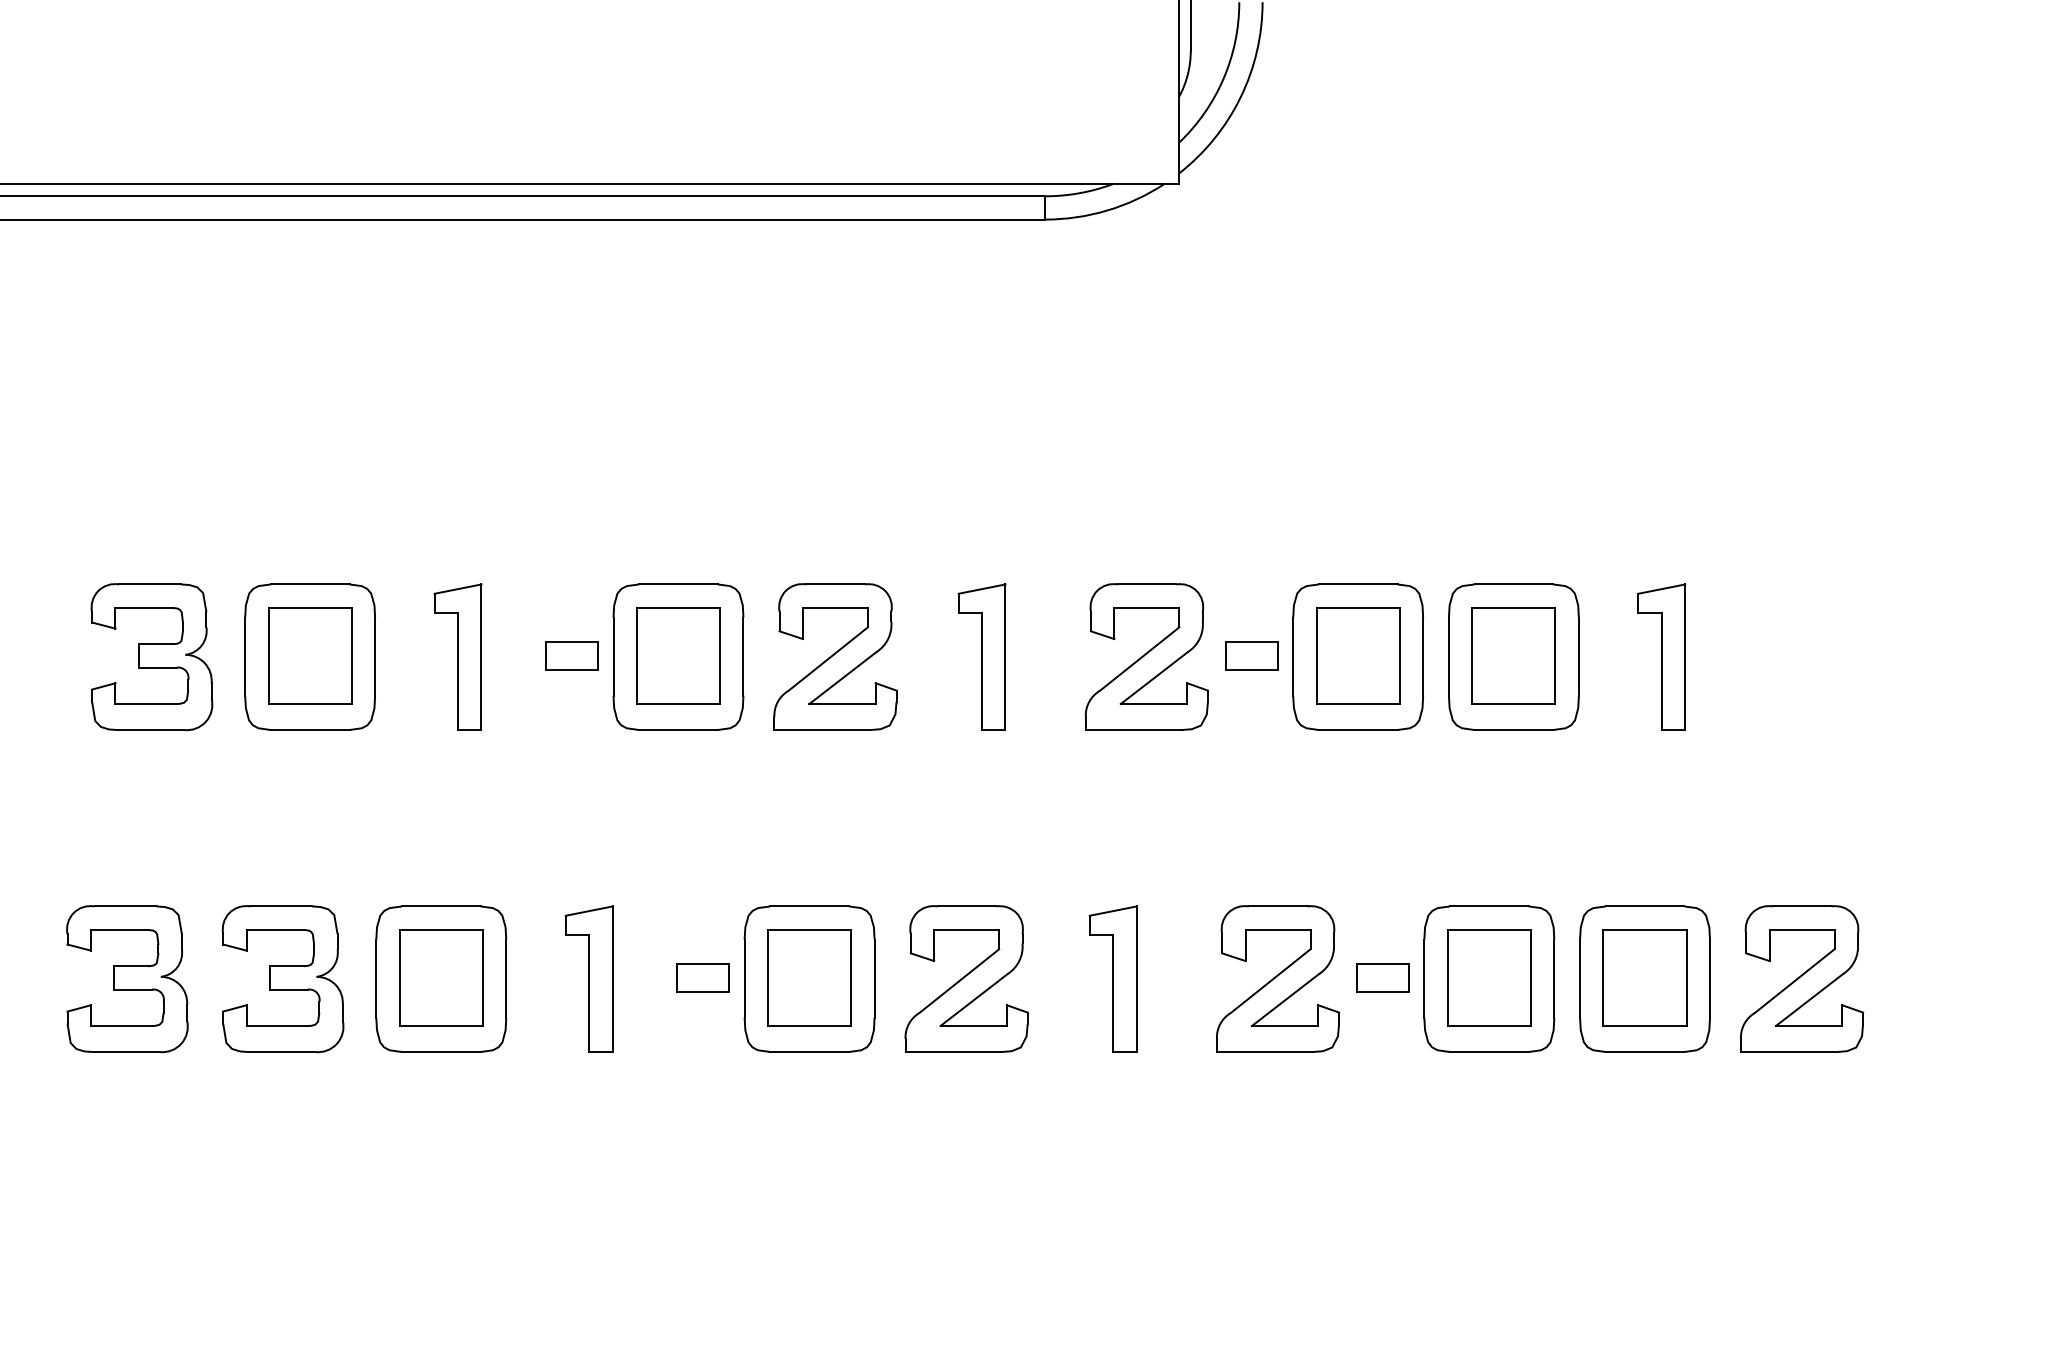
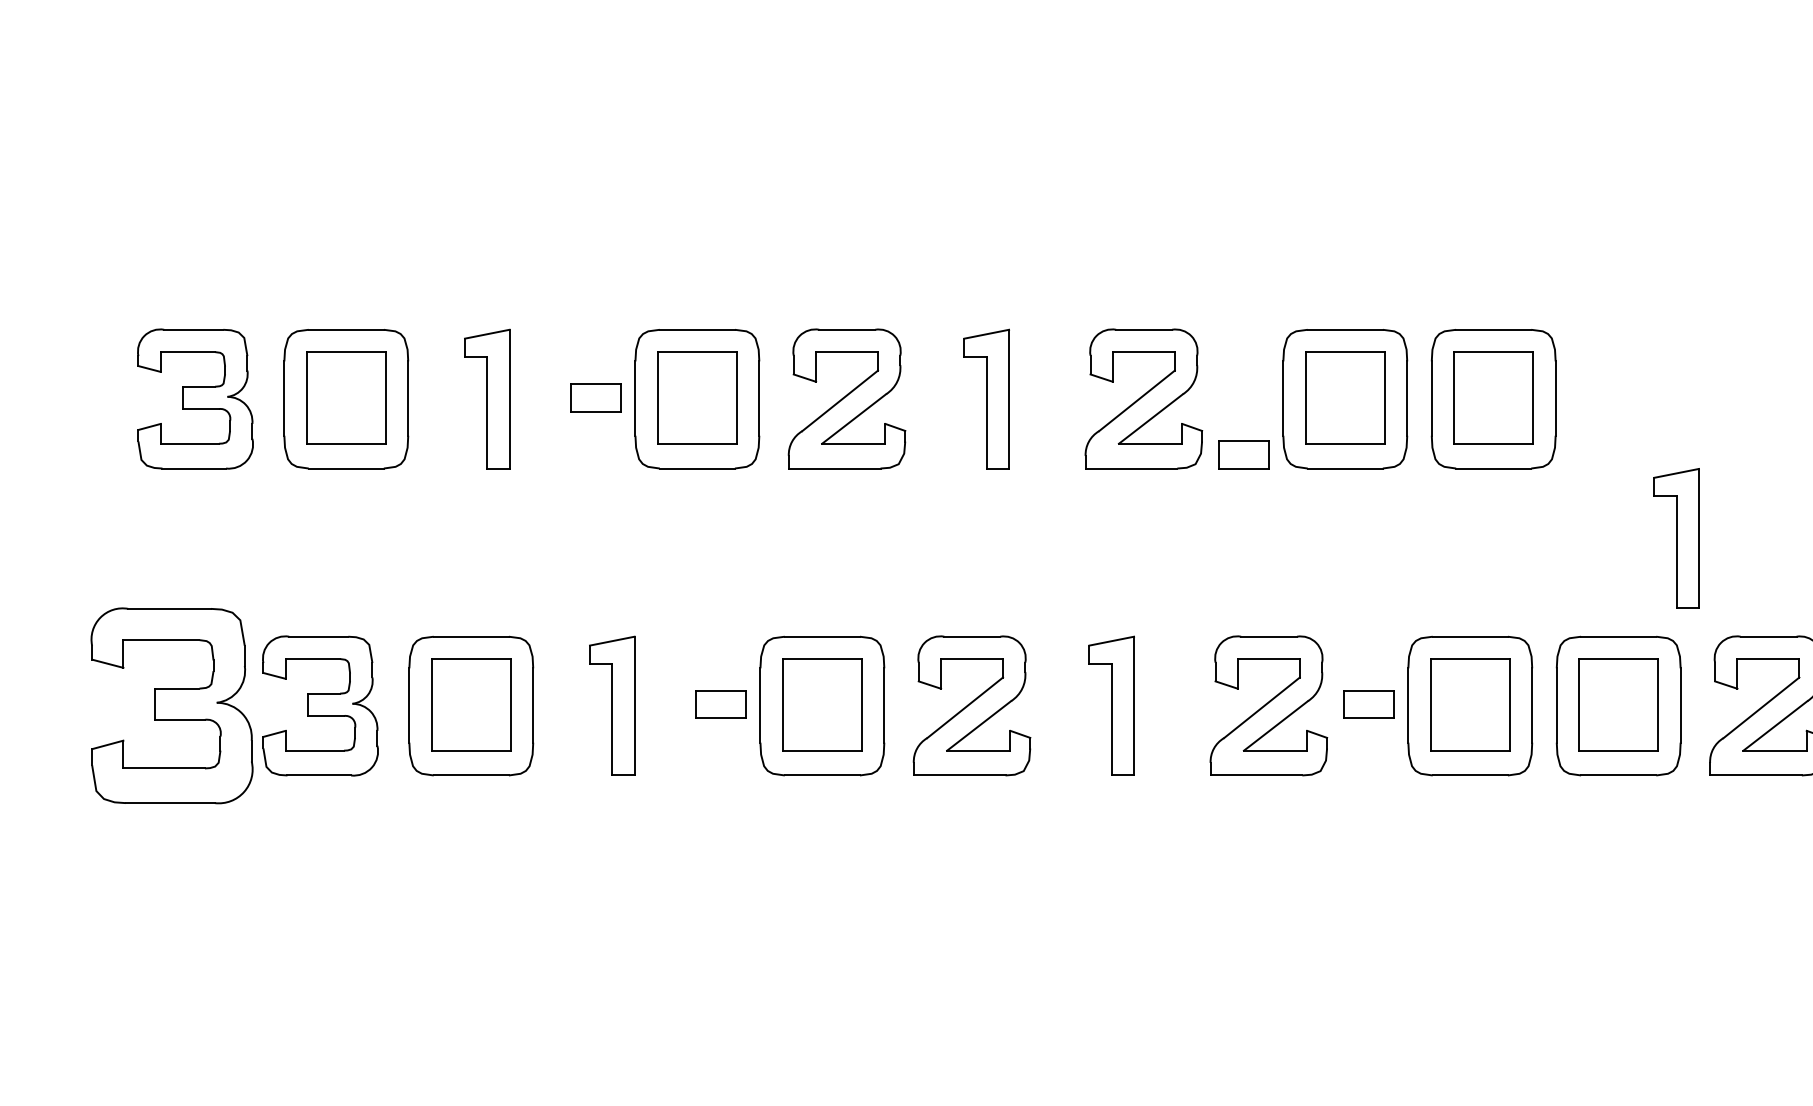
part: (1251, 655) -> (1243, 454), moved
part: (1661, 656) -> (1676, 537), moved
part: (127, 979) -> (172, 706), size x1.4

